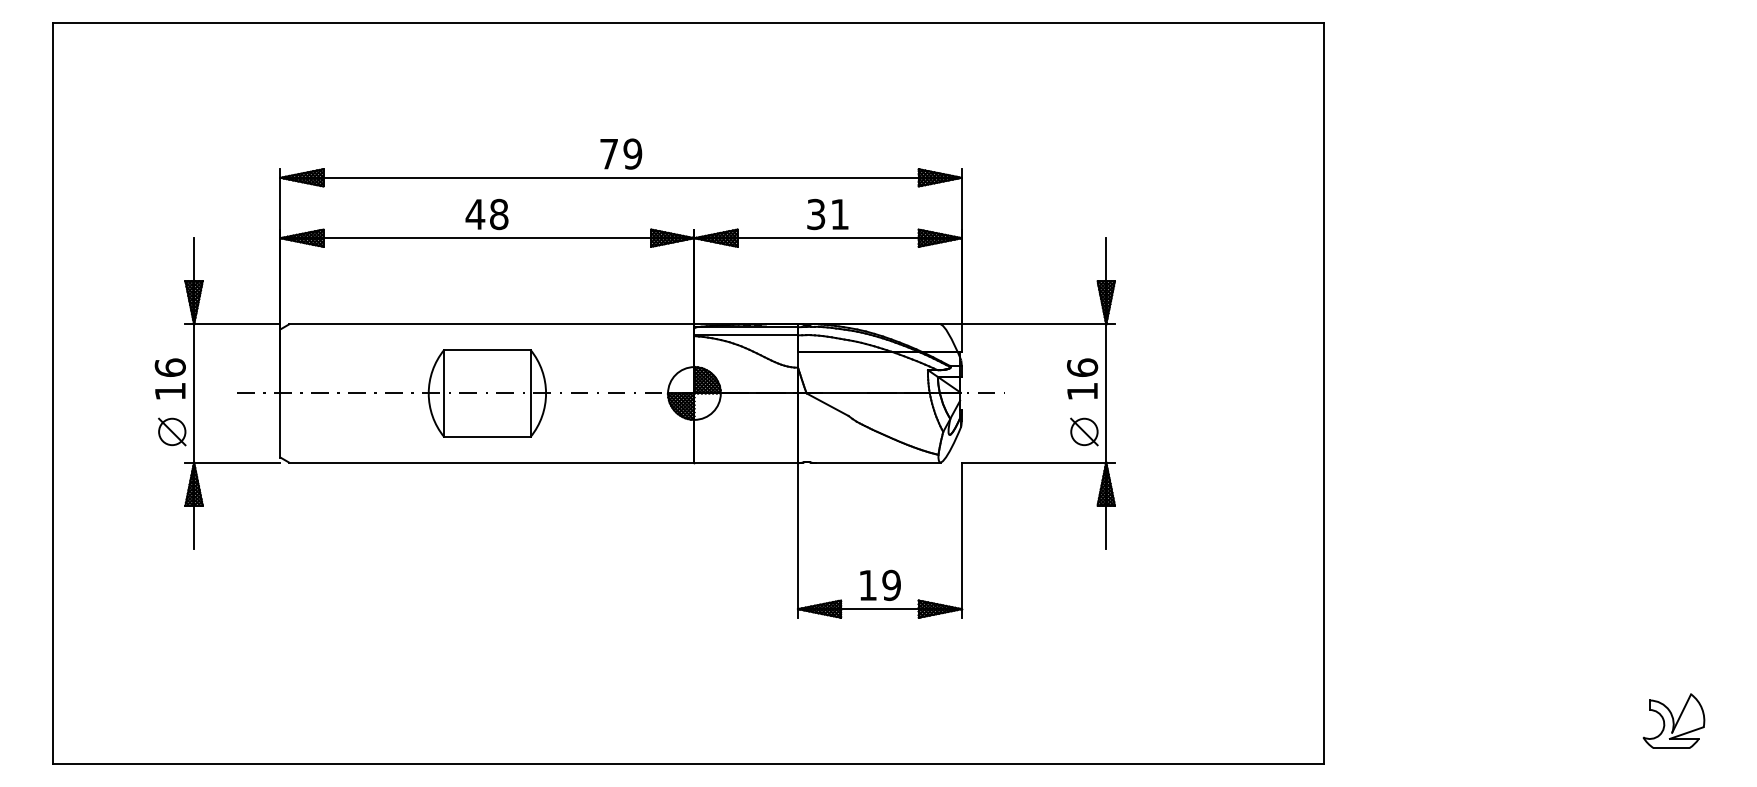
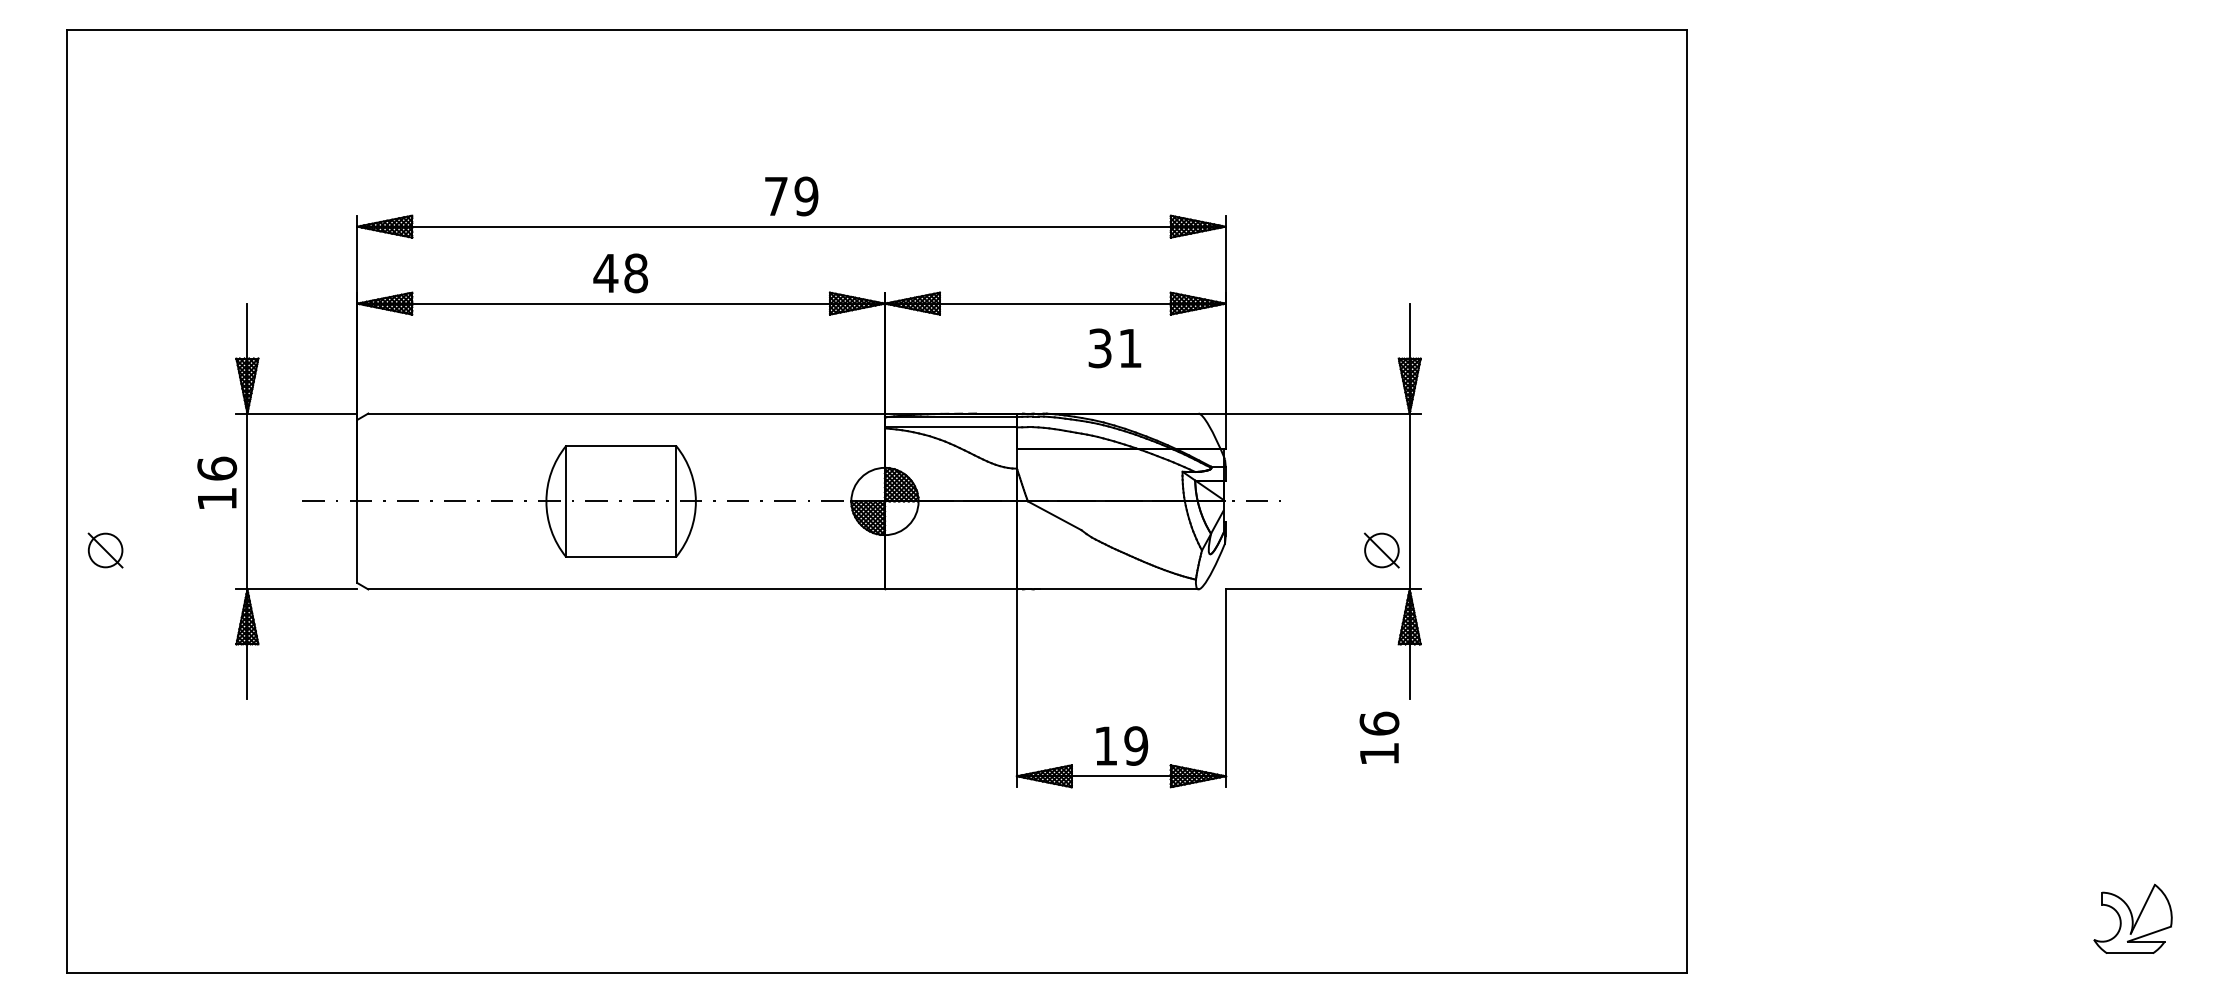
text: (827, 214) -> (1114, 348), moved
text: (1082, 378) -> (1379, 737), moved
part: (172, 431) -> (105, 550), moved

